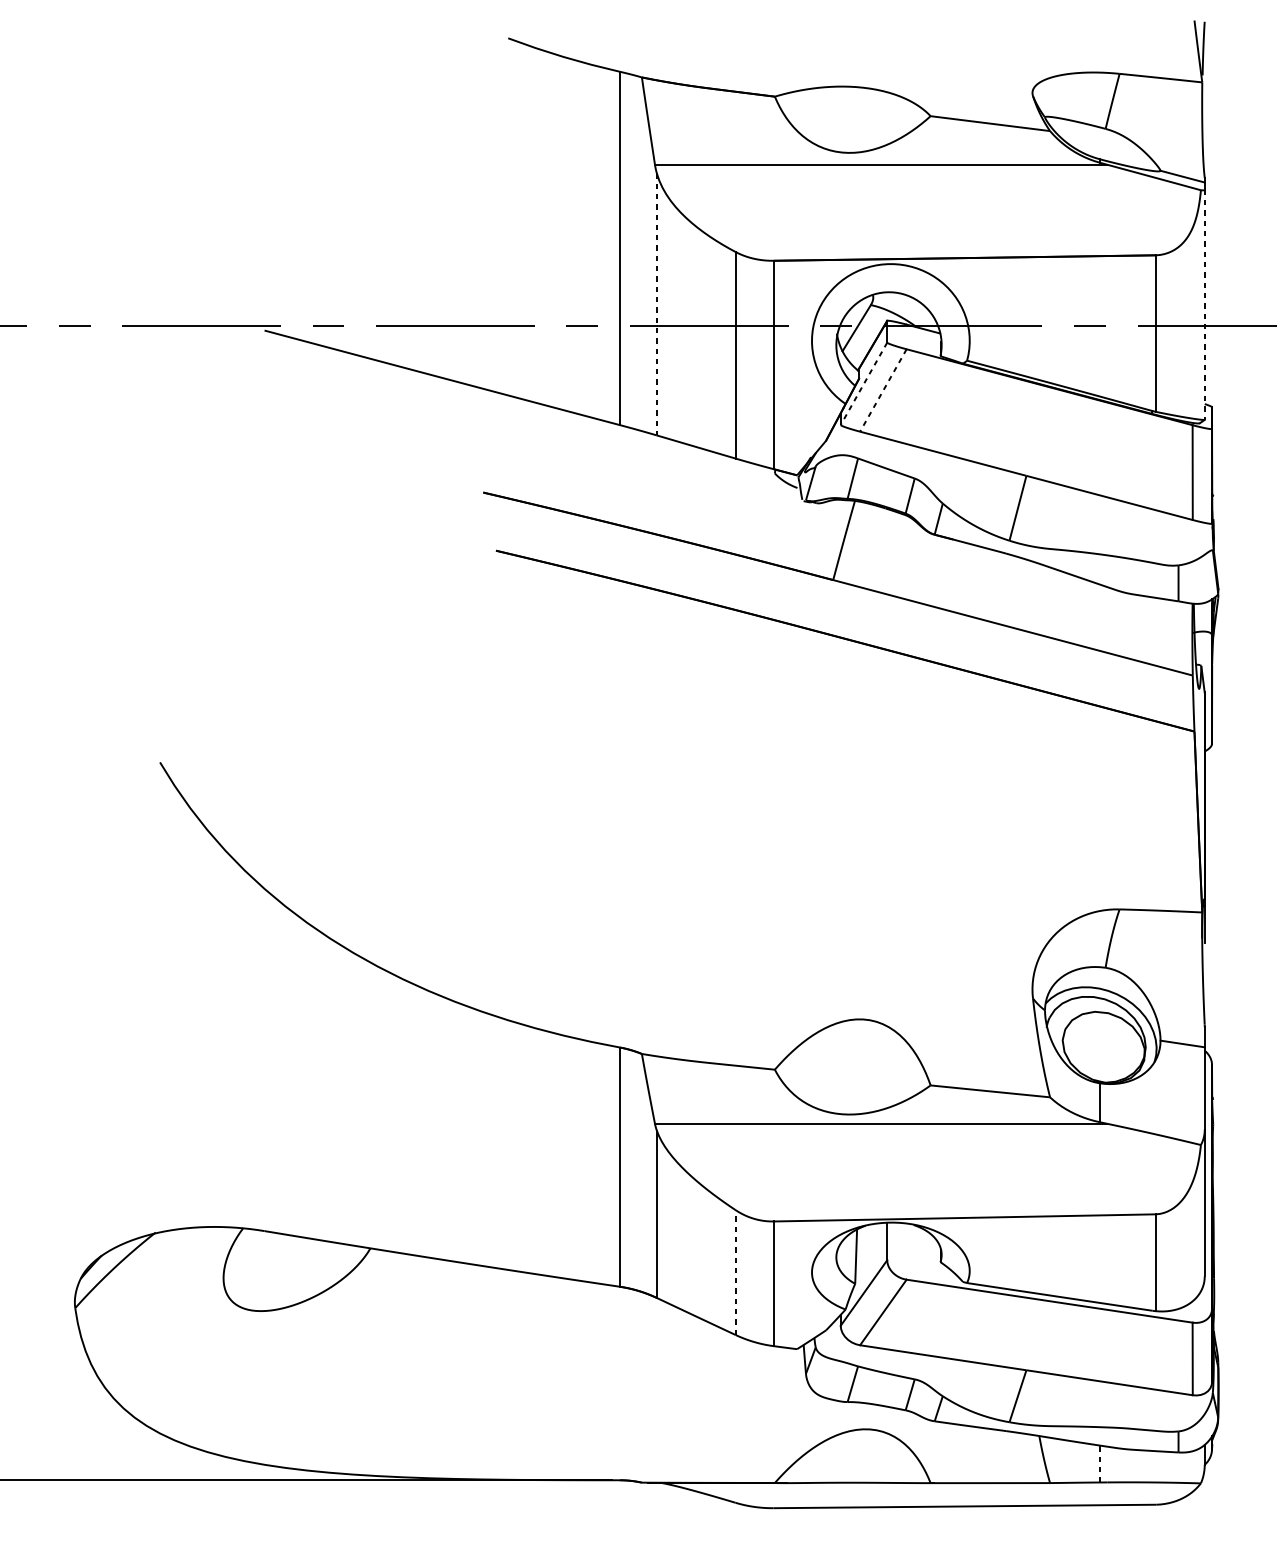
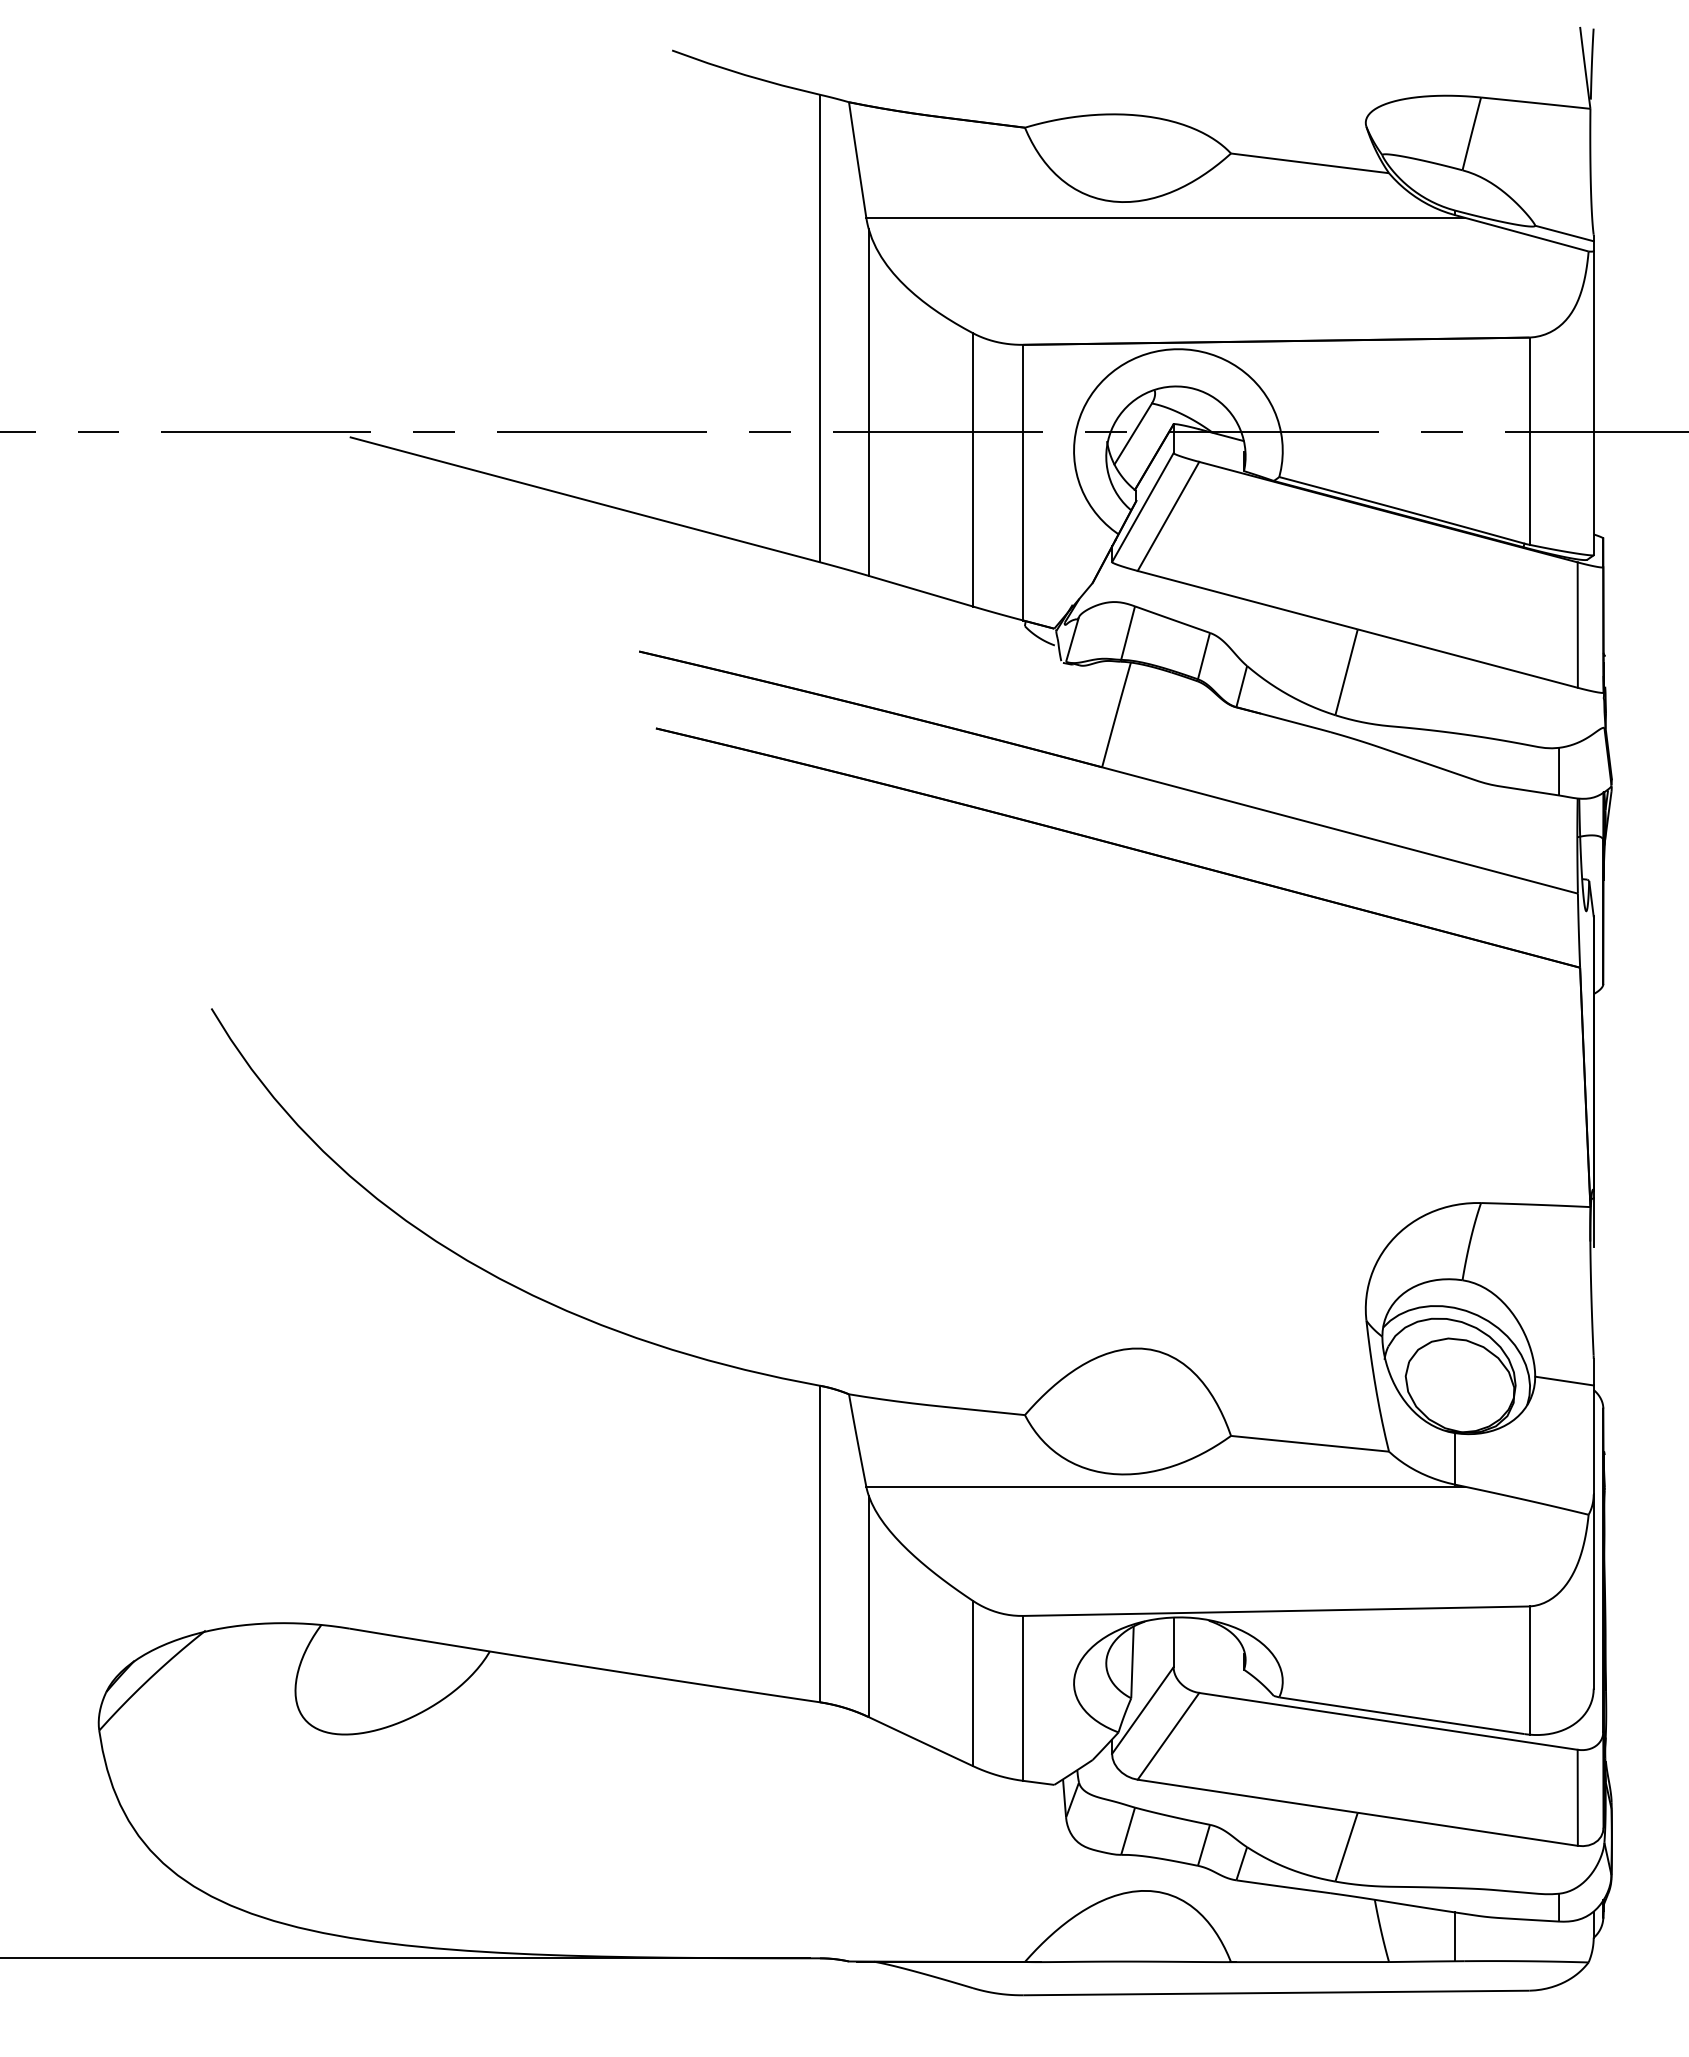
line: (656, 305) -> (868, 403), dashed -> solid
line: (1204, 305) -> (1593, 403), dashed -> solid
line: (863, 383) -> (1142, 507), dashed -> solid
line: (883, 390) -> (1168, 516), dashed -> solid
line: (735, 1272) -> (972, 1683), dashed -> solid
line: (1100, 1463) -> (1455, 1936), dashed -> solid

